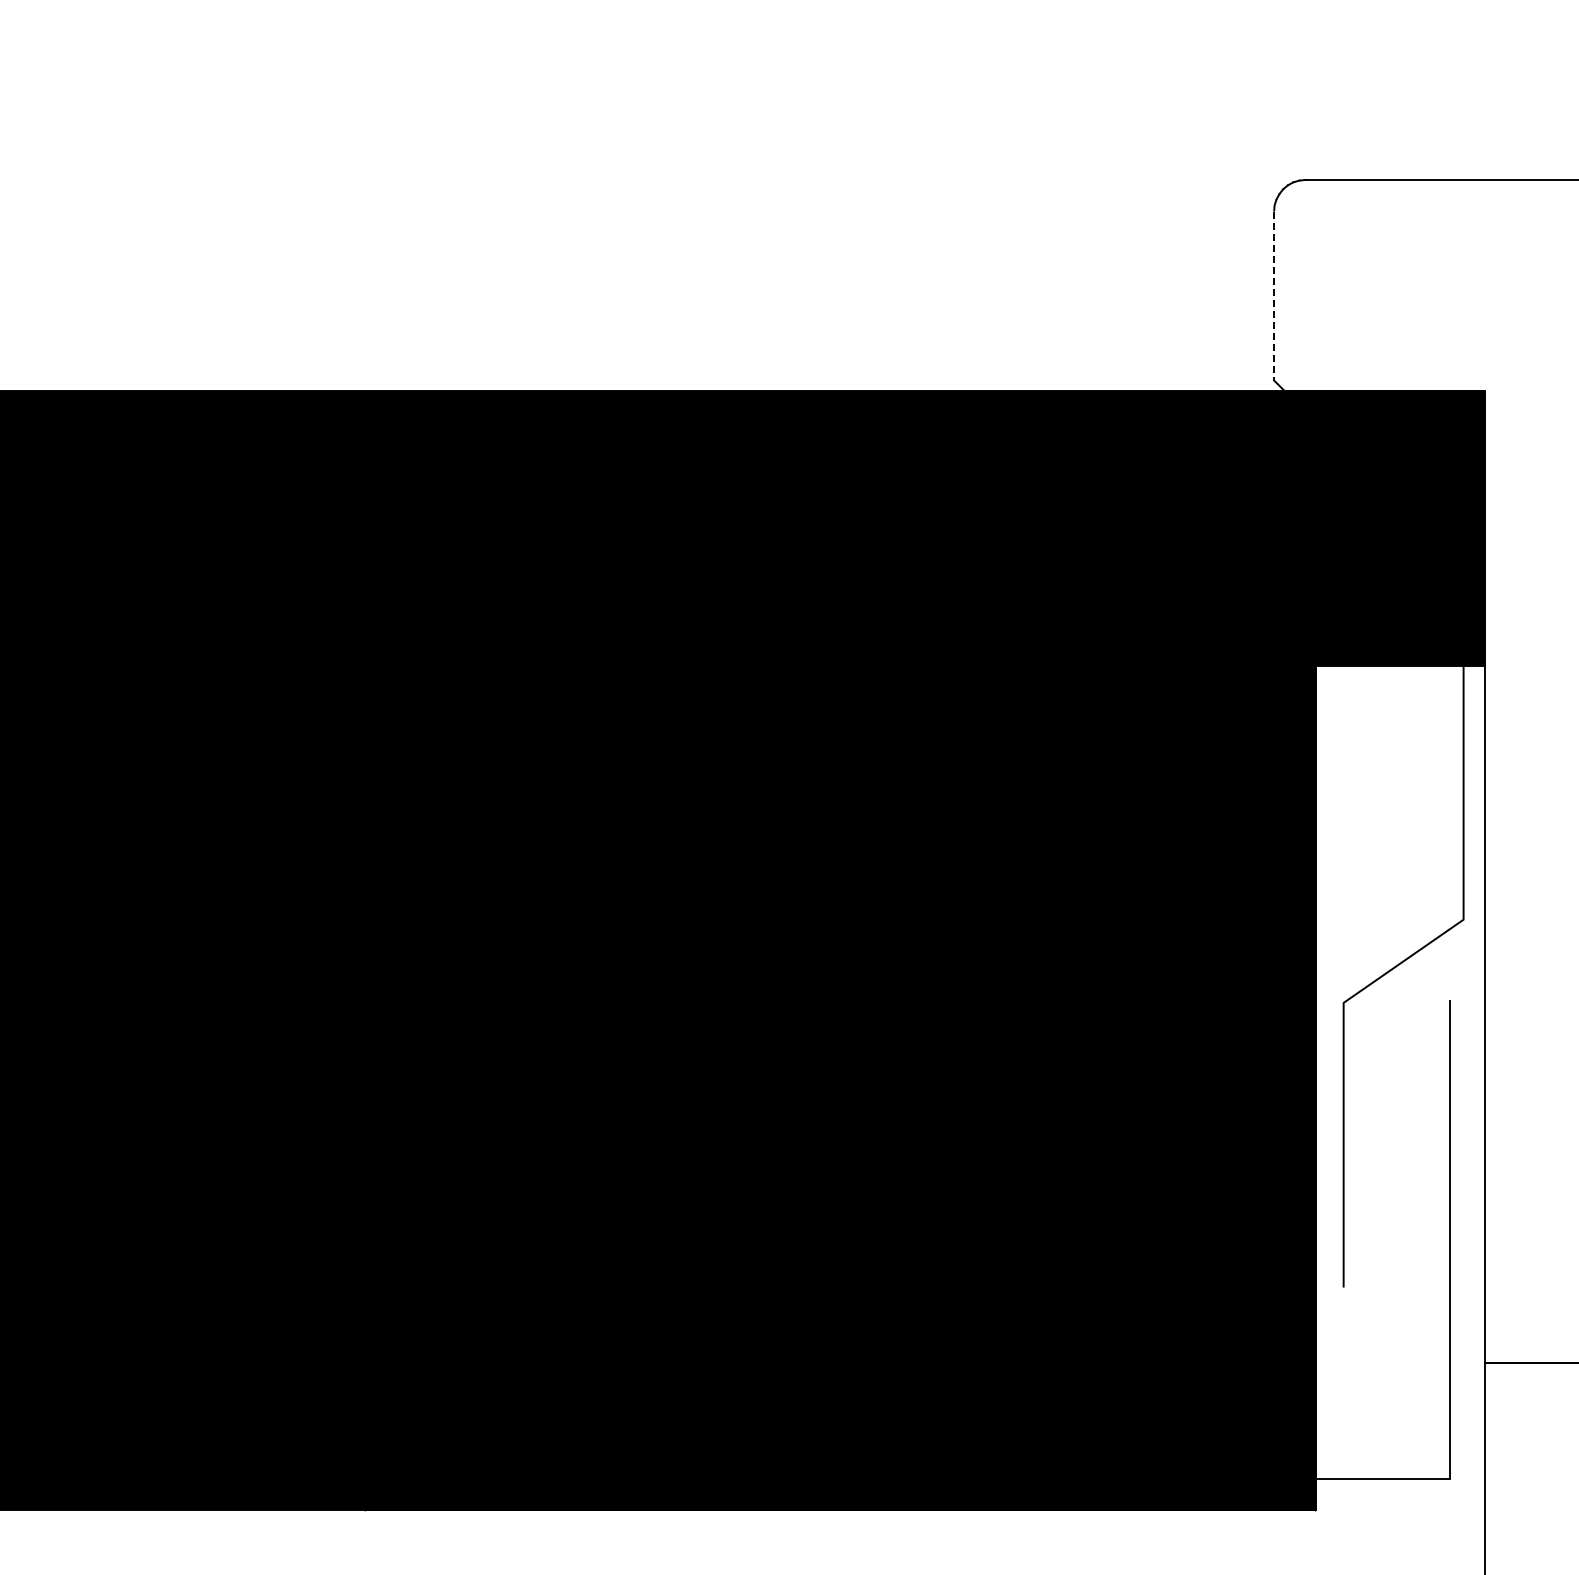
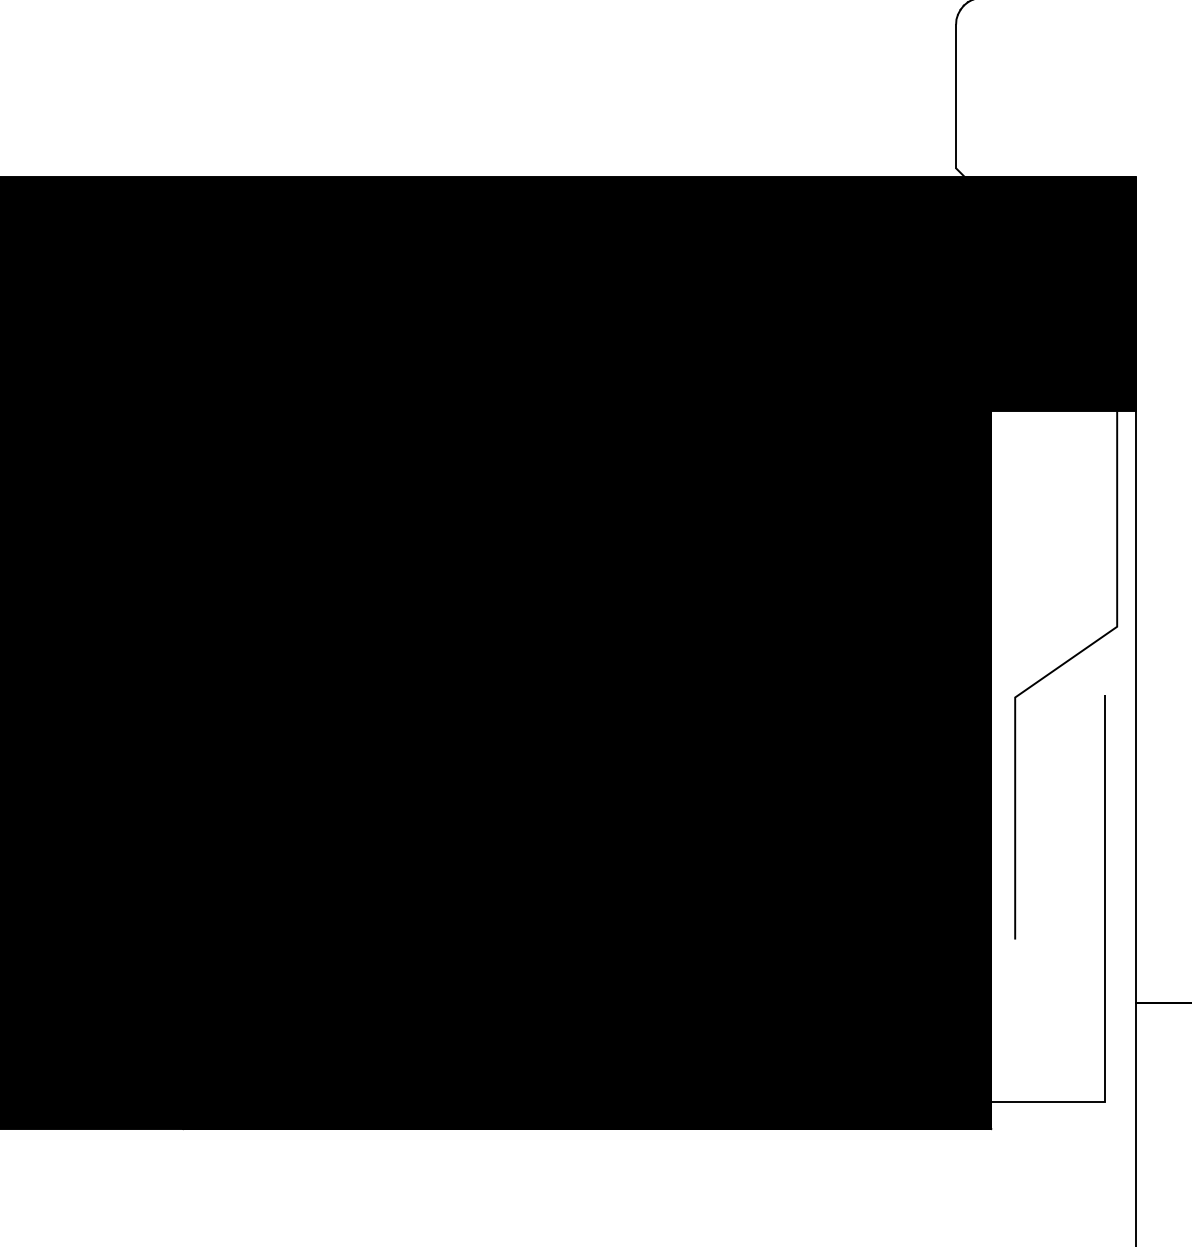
line: (1274, 296) -> (956, 96), dashed -> solid

